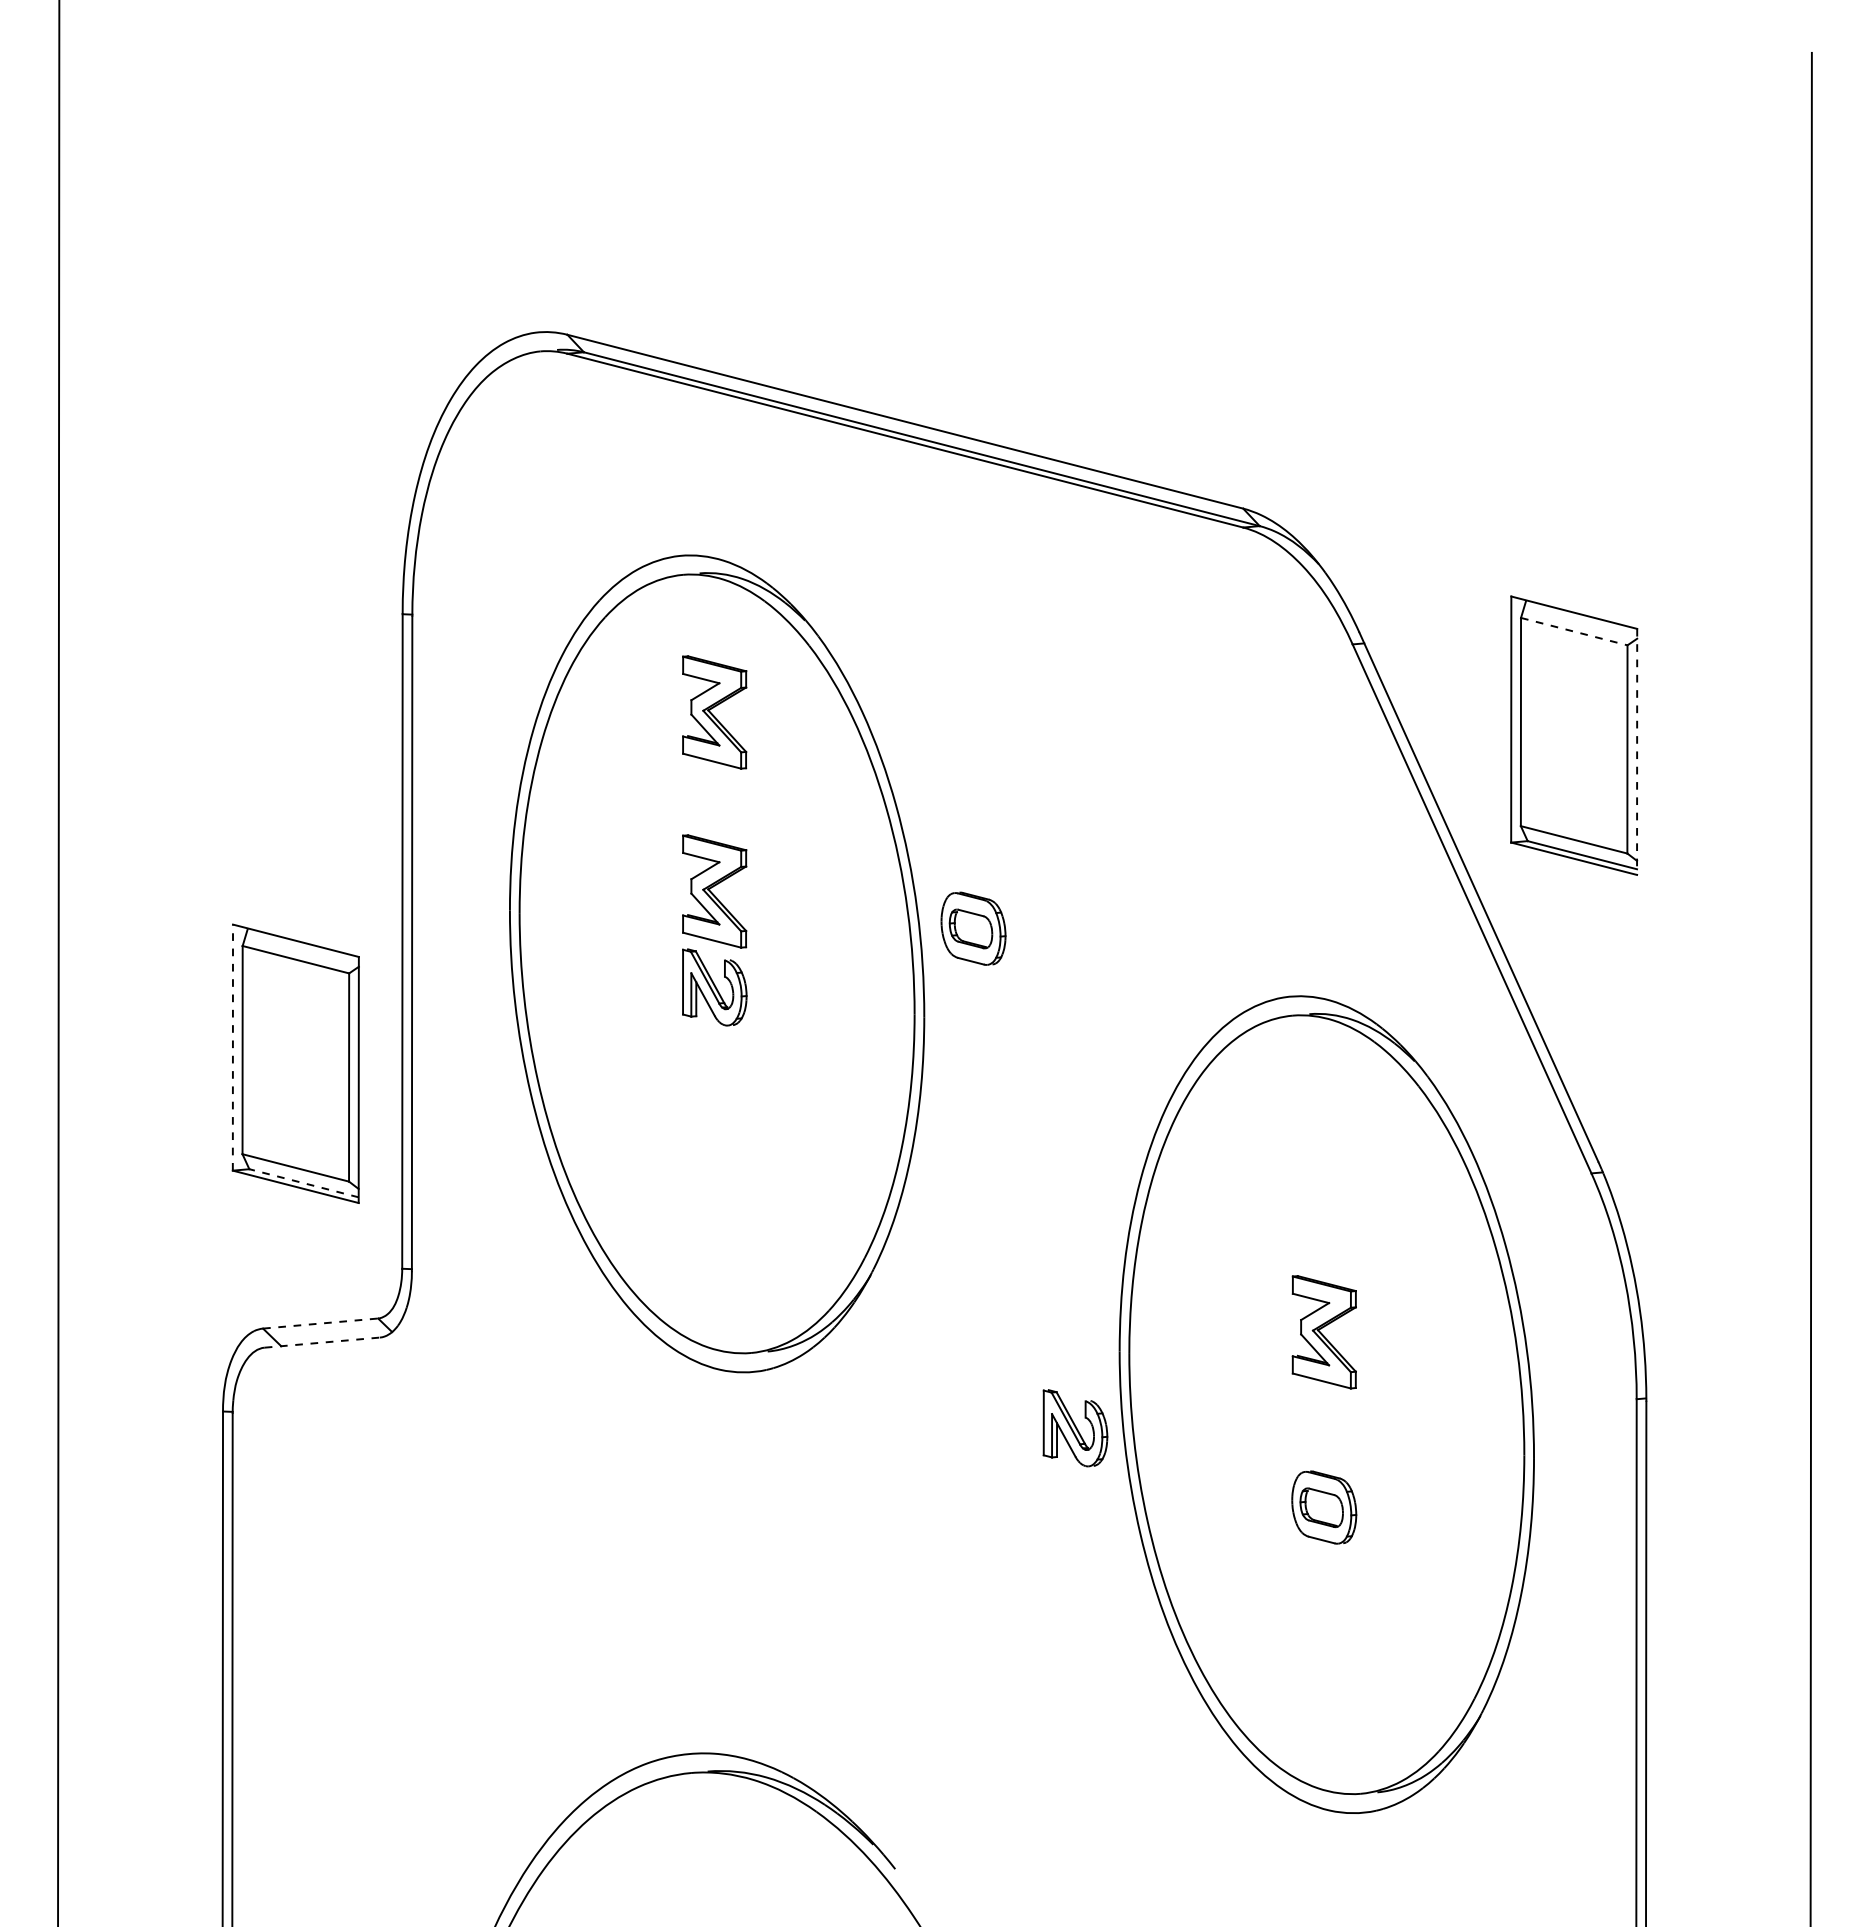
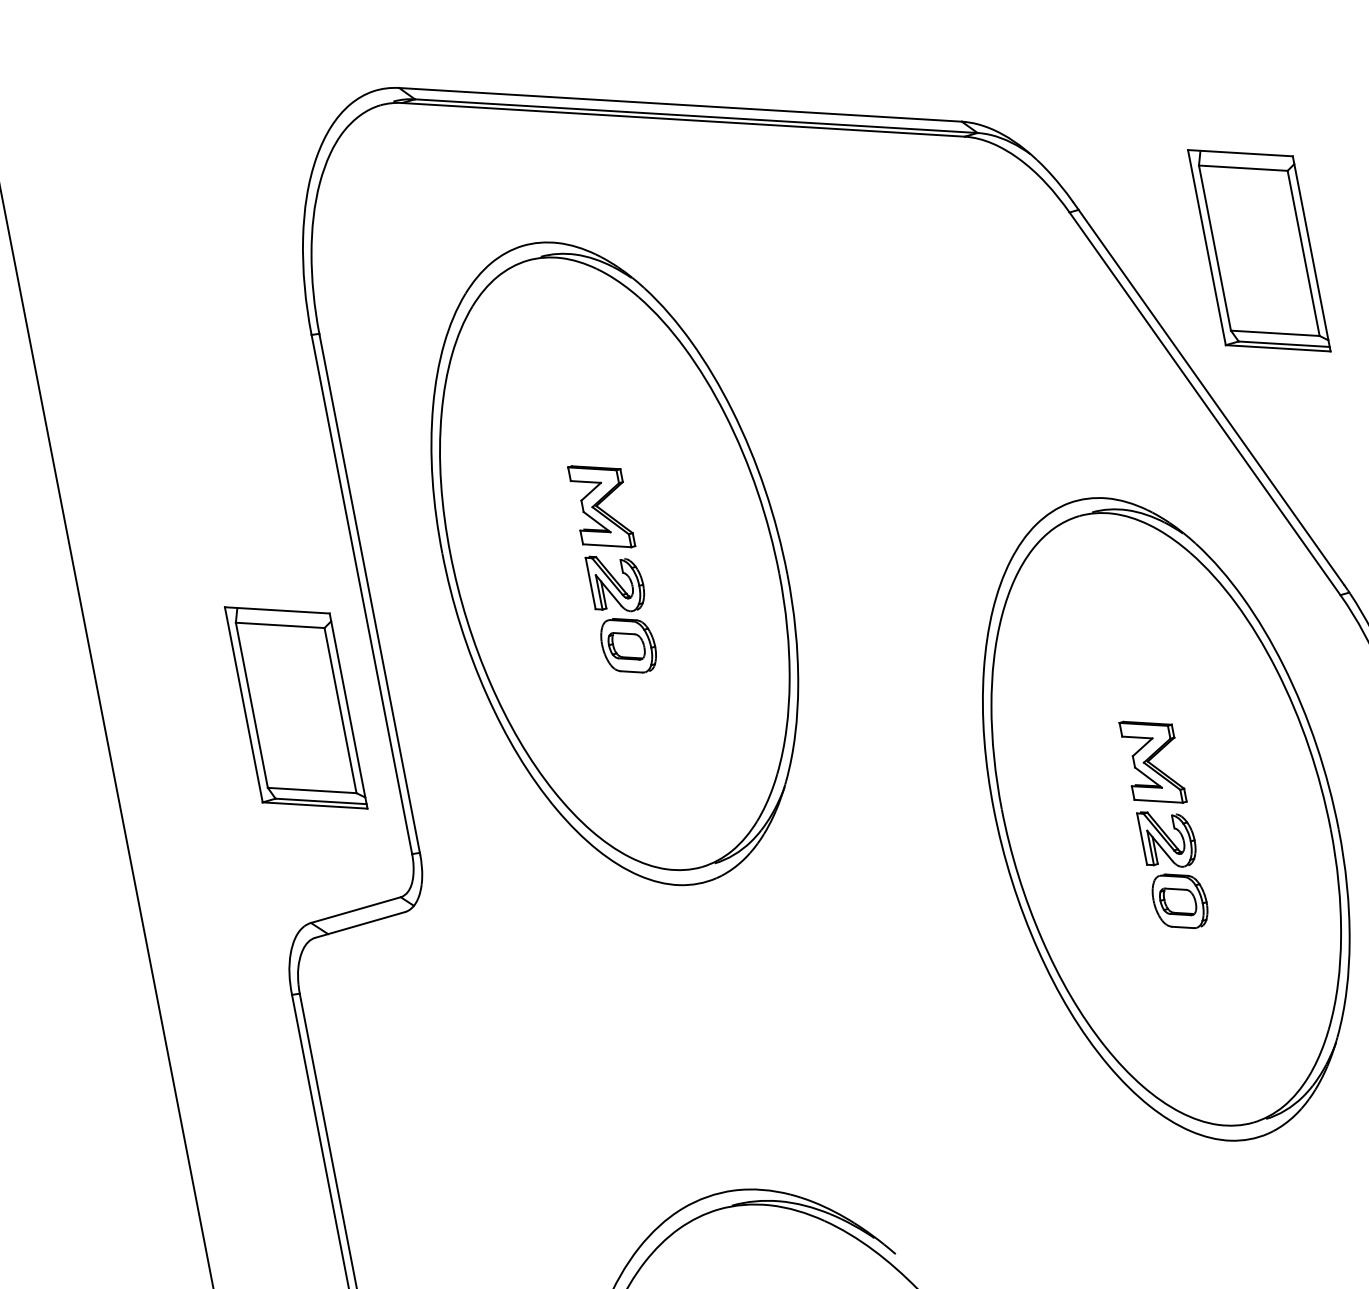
line: (1574, 631) -> (1243, 168), dashed -> solid
part: (714, 712) -> (574, 364), removed
line: (1637, 752) -> (1312, 254), dashed -> solid
part: (973, 928) -> (628, 645), moved
line: (232, 1047) -> (243, 704), dashed -> solid
line: (303, 1183) -> (320, 801), dashed -> solid
line: (320, 1323) -> (355, 910), dashed -> solid
line: (322, 1342) -> (360, 924), dashed -> solid
part: (1075, 1428) -> (1168, 838), moved

